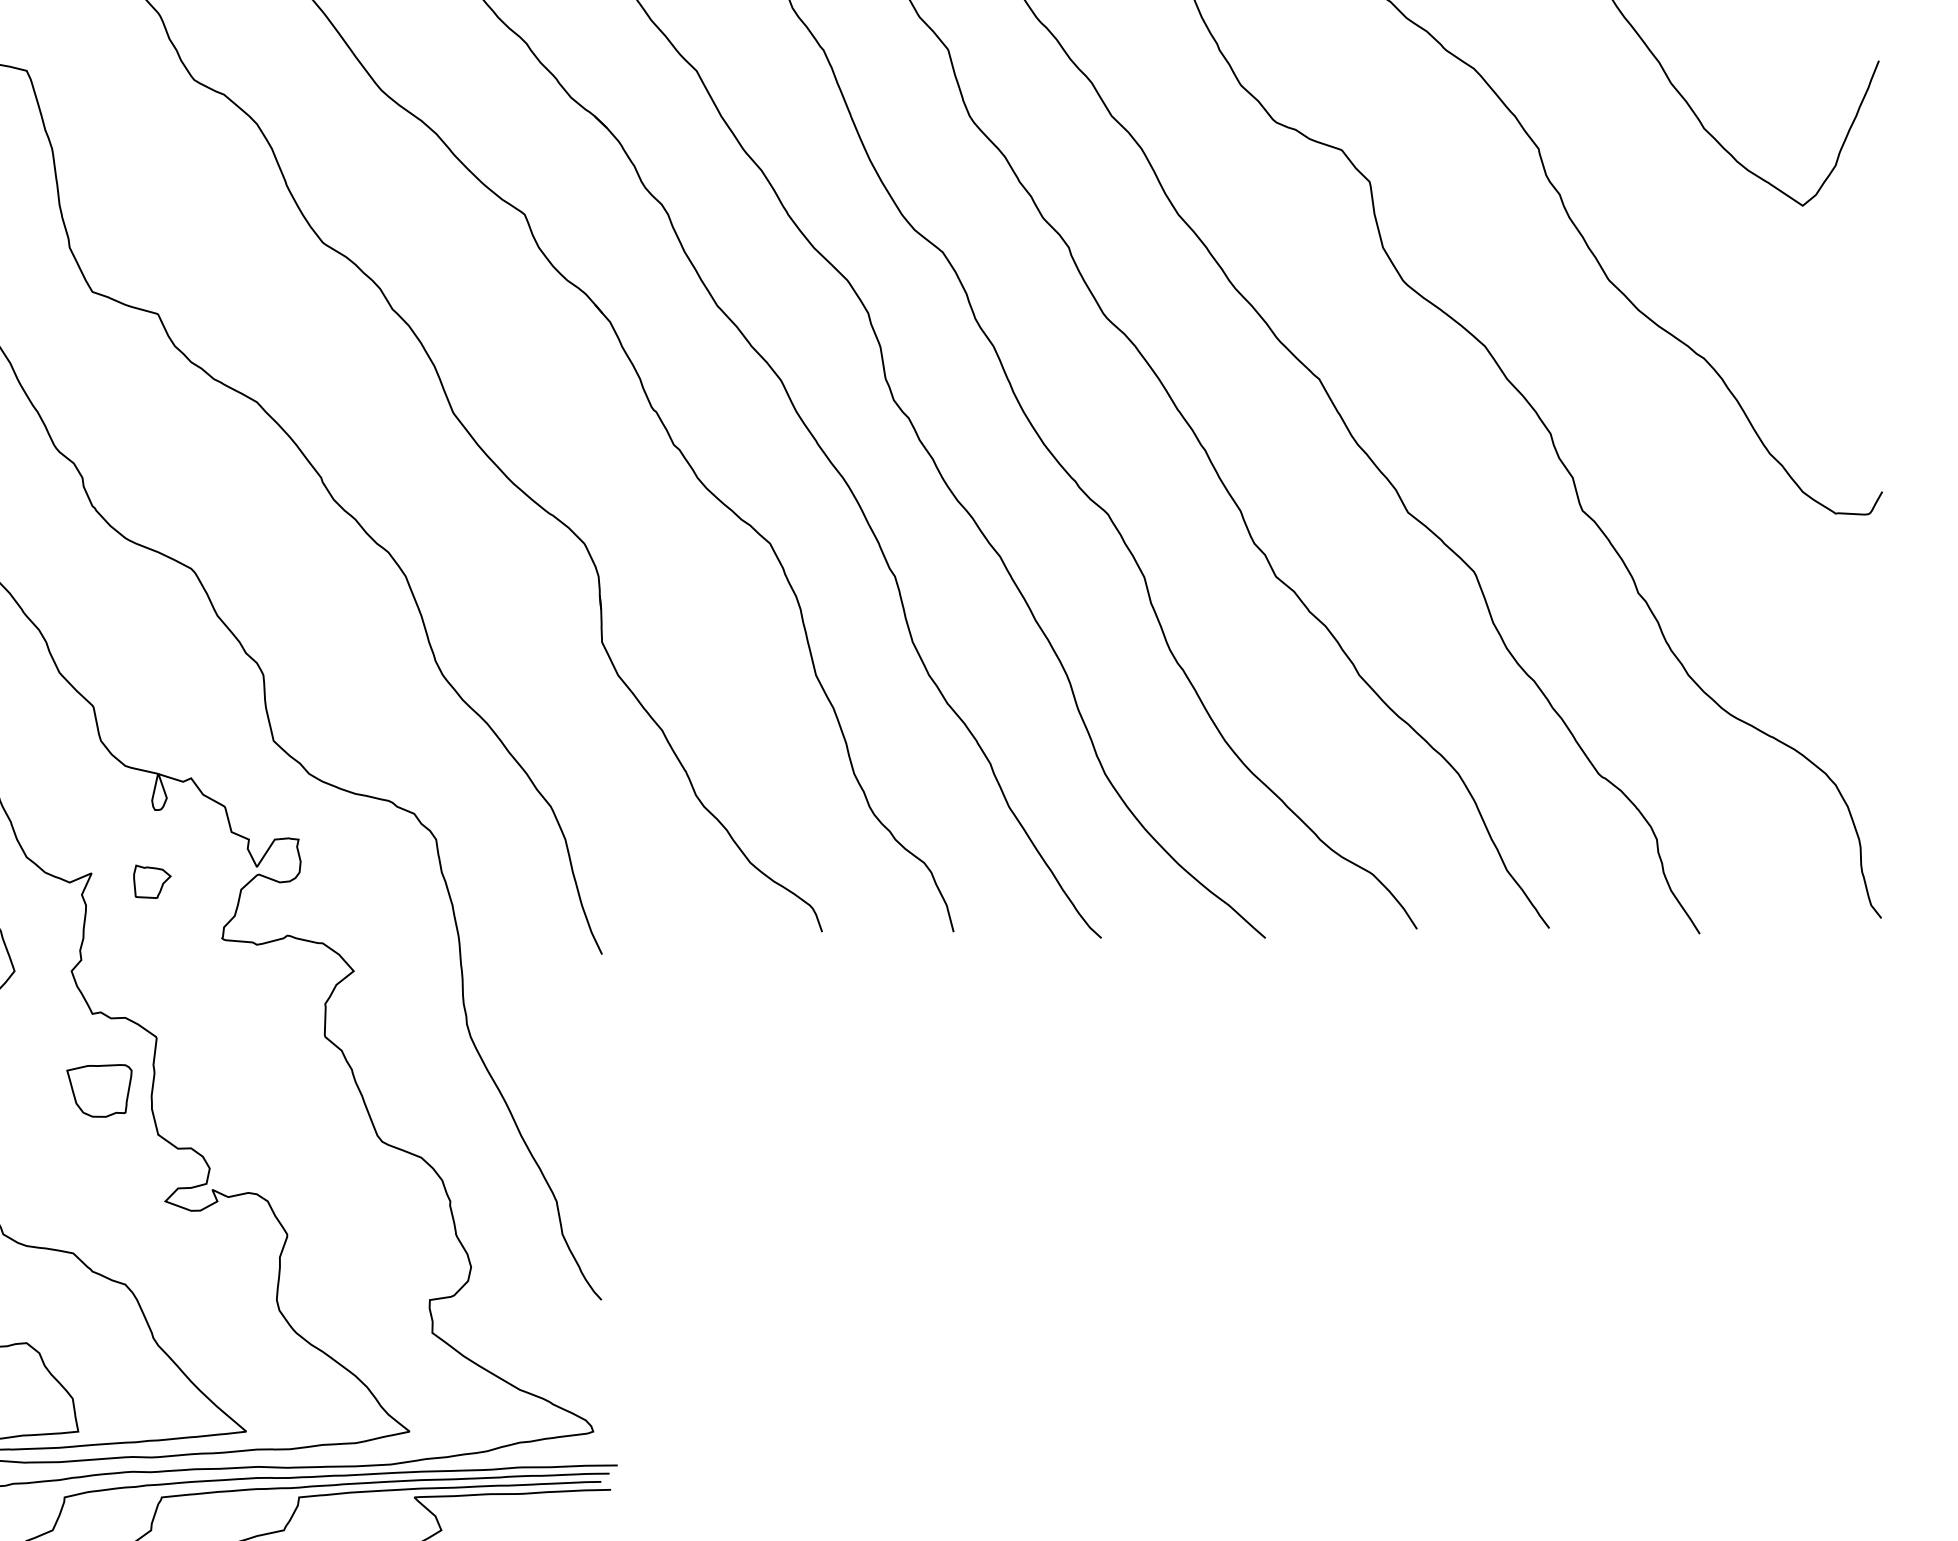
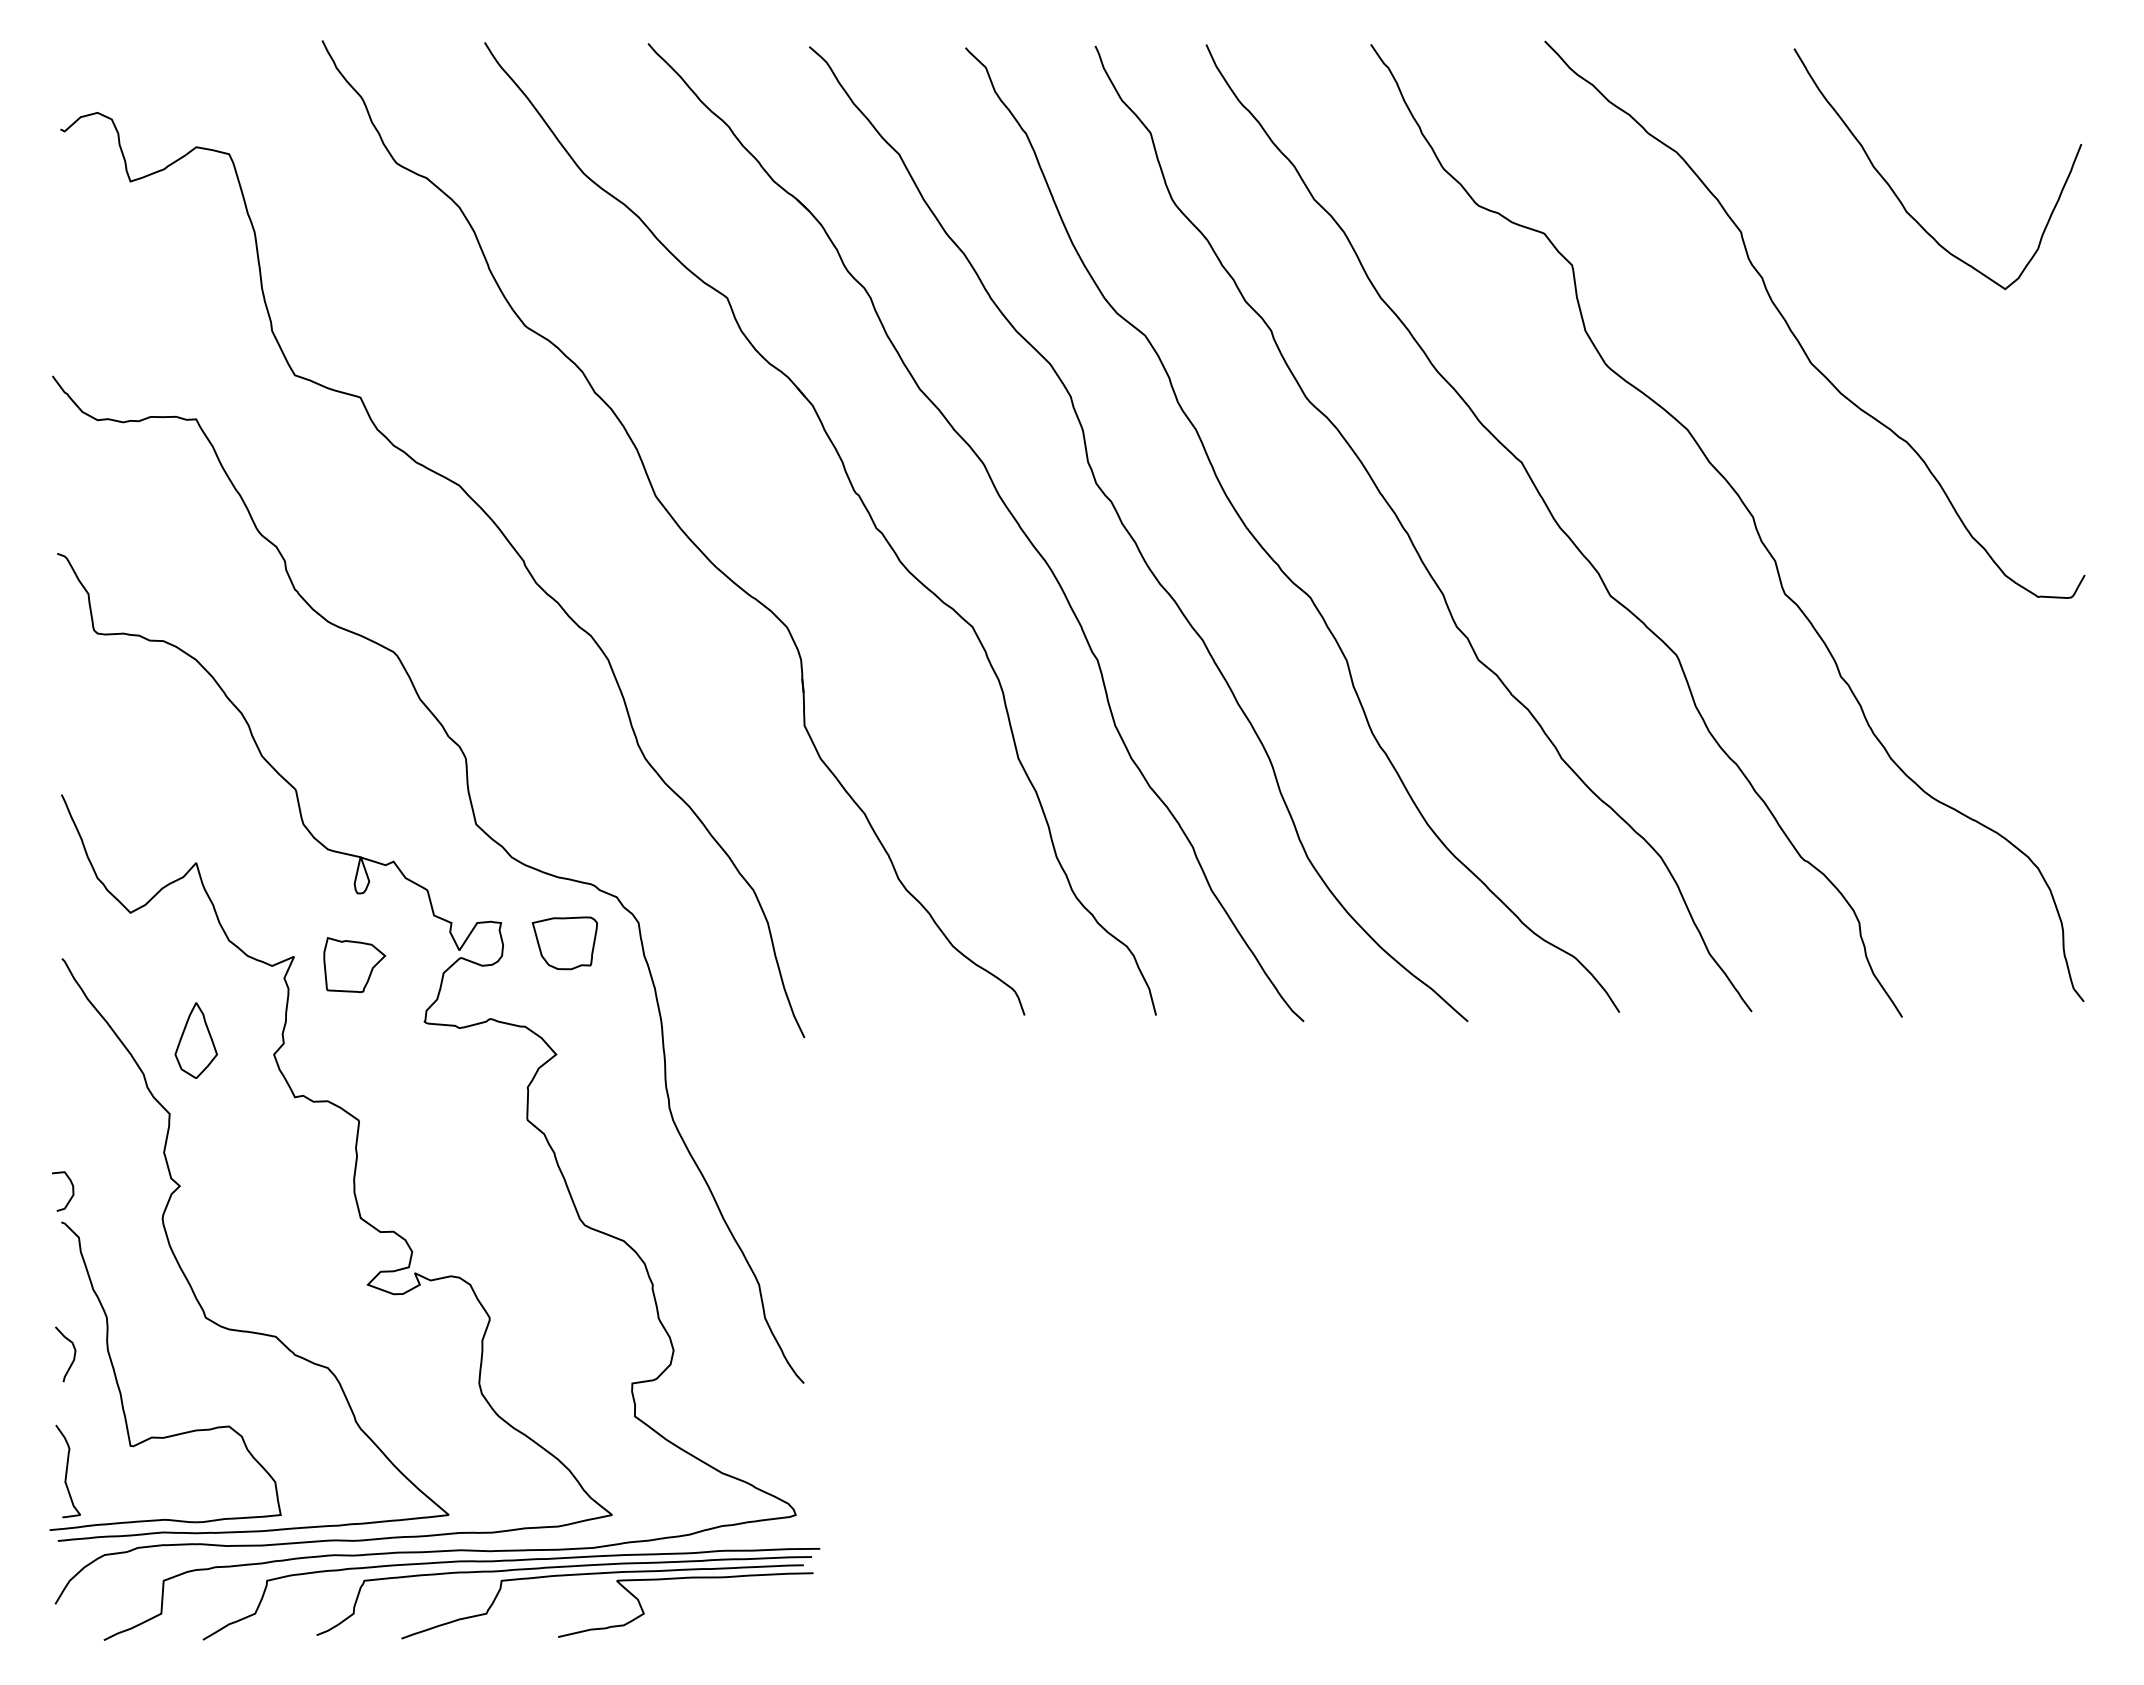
part: (152, 882) -> (354, 965), size x1.67
part: (99, 1091) -> (564, 943), moved

